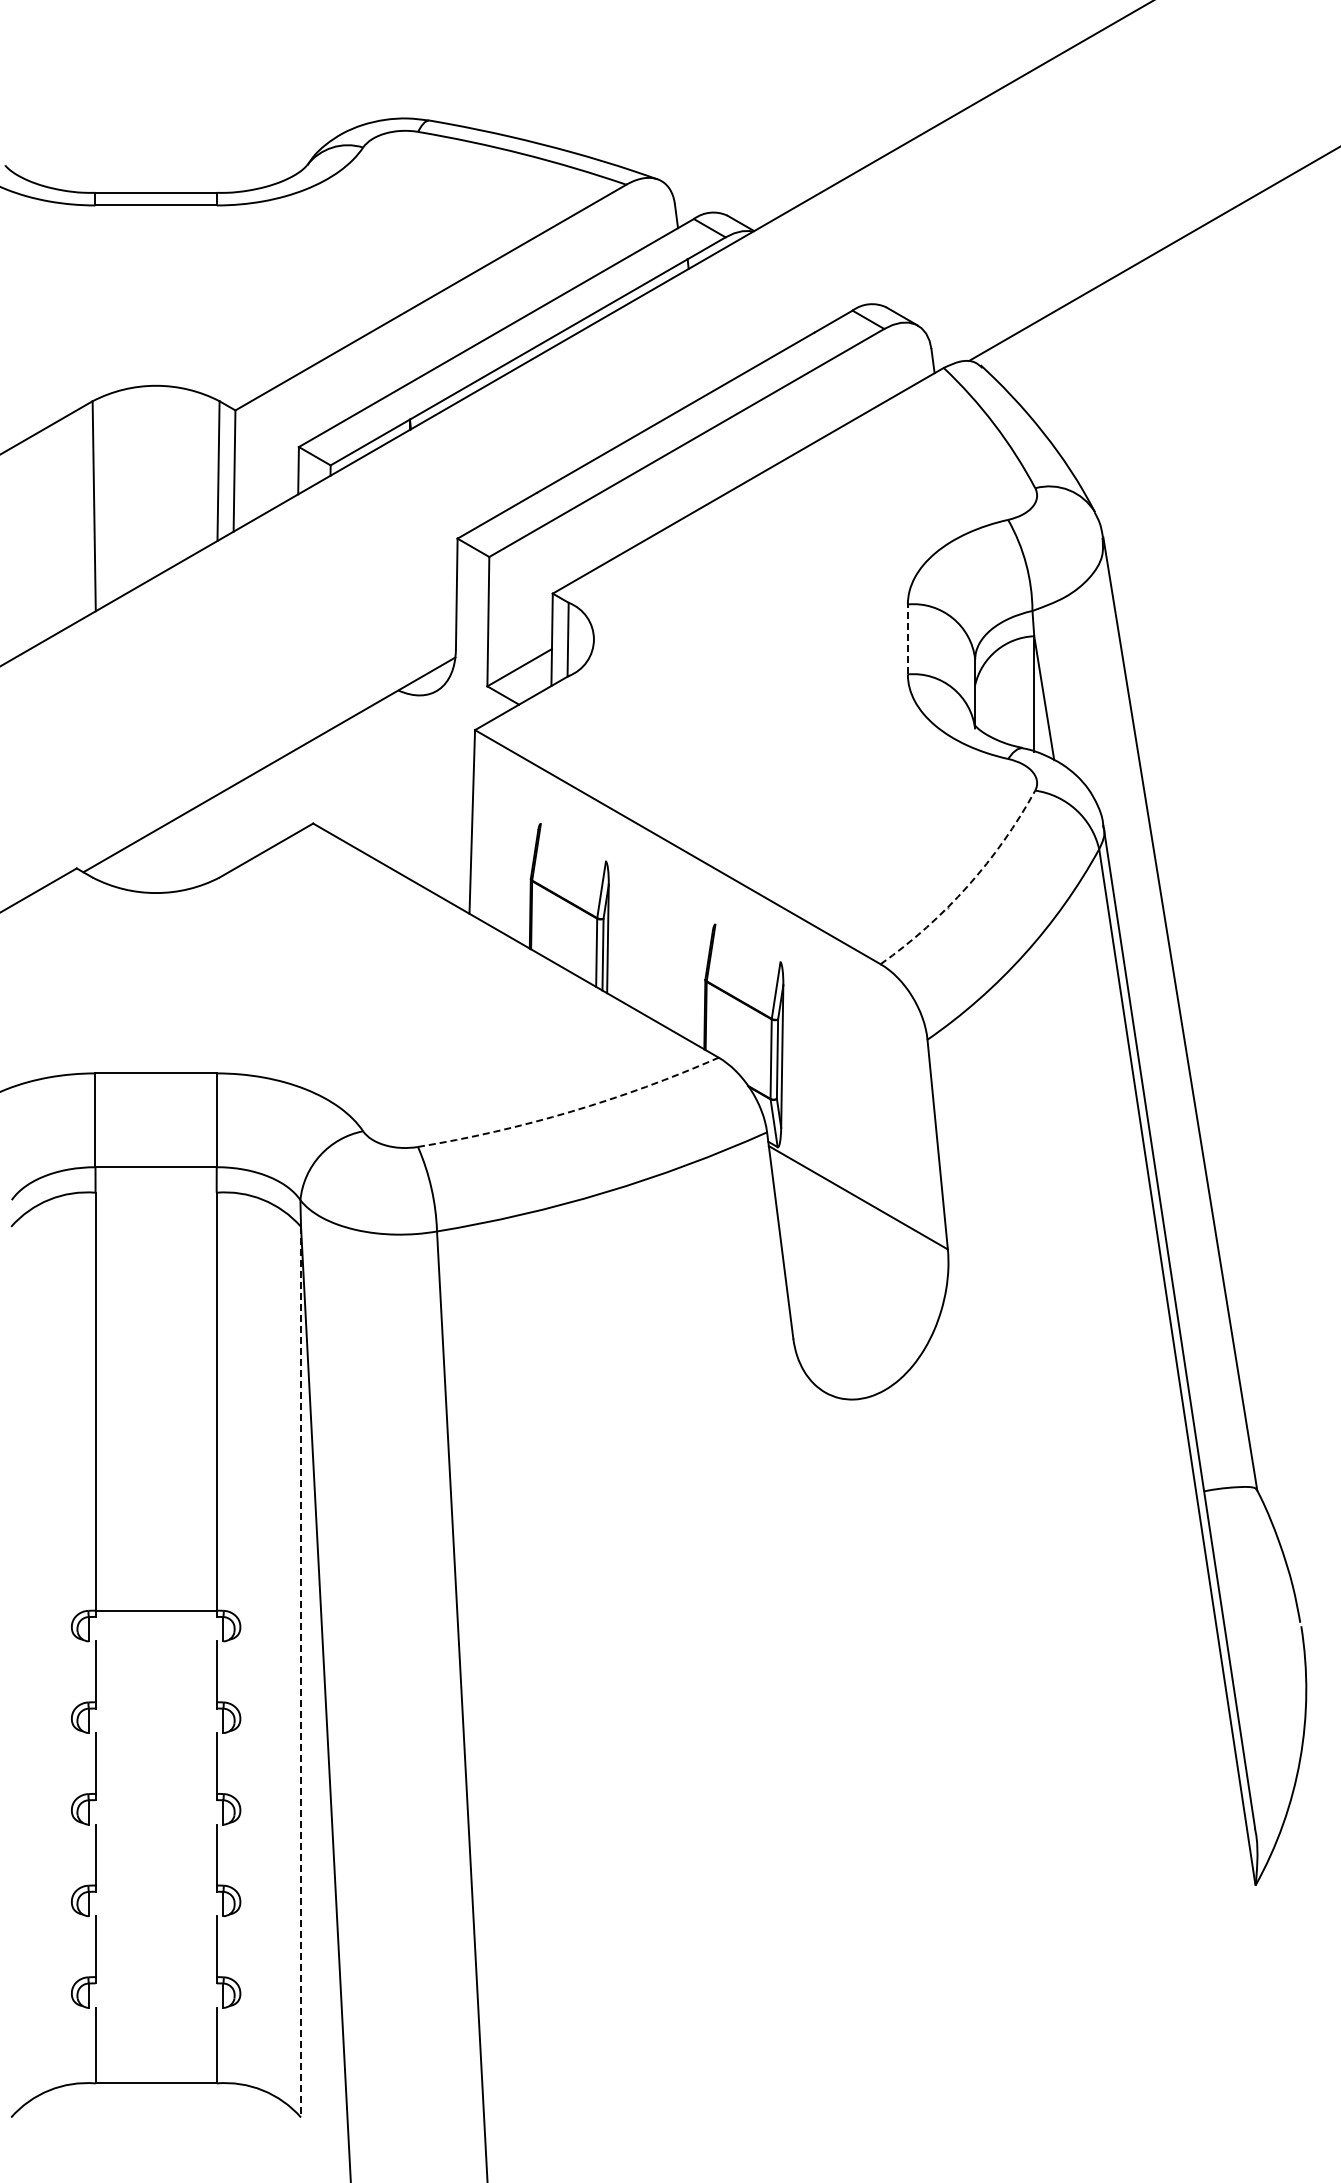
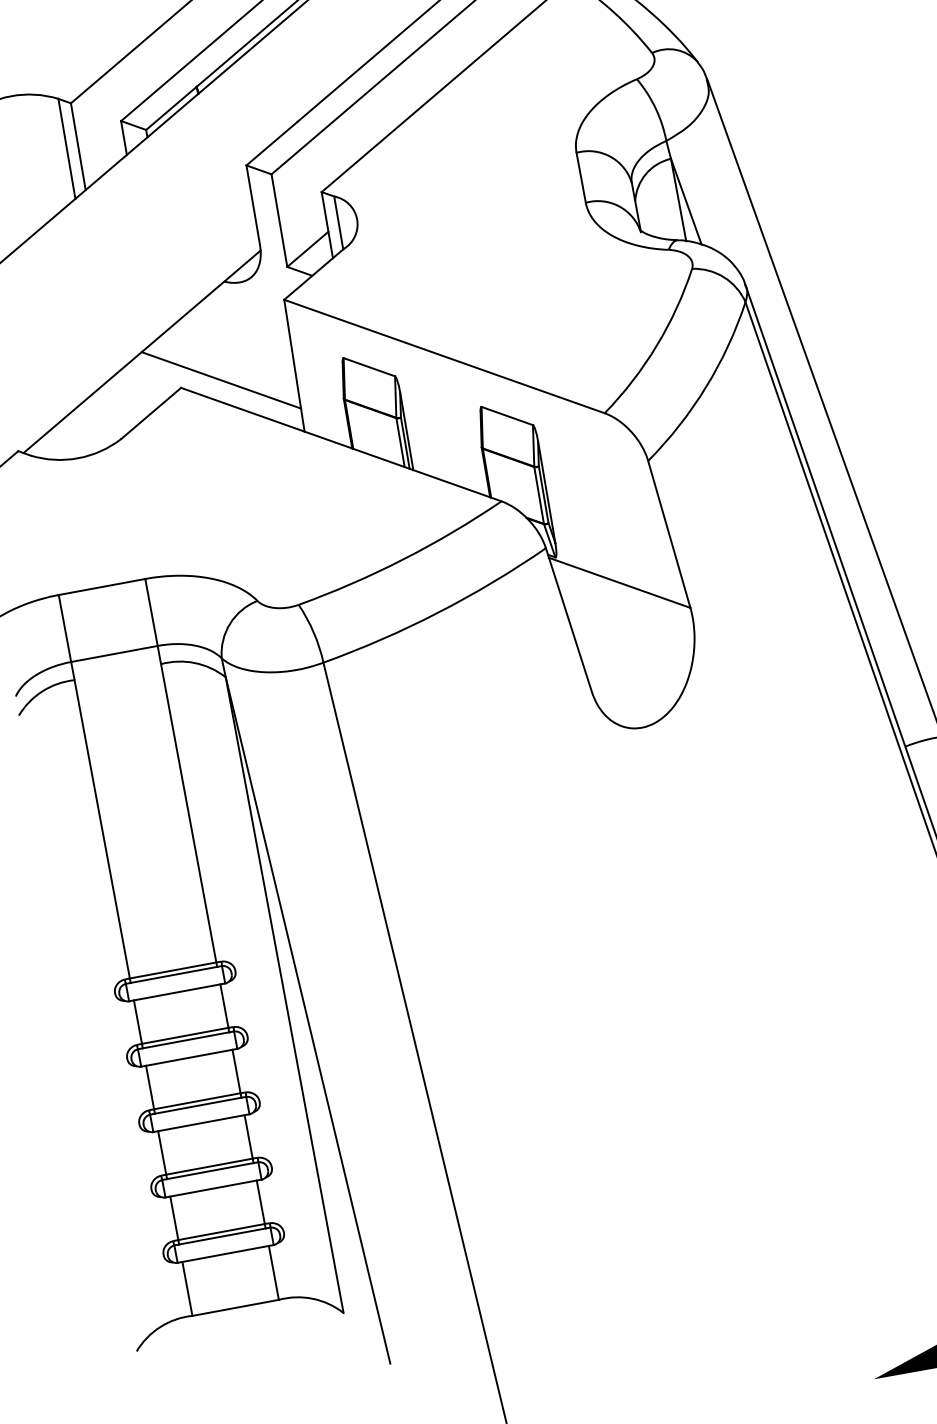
line: (907, 639) -> (580, 177), dashed -> solid
line: (369, 823) -> (221, 380), added
line: (572, 842) -> (368, 367), added
arc: (967, 886) -> (656, 346), dashed -> solid
line: (747, 943) -> (506, 416), added
arc: (571, 1111) -> (403, 559), dashed -> solid
line: (155, 1616) -> (173, 974), added
line: (155, 1641) -> (176, 992), added
line: (301, 1672) -> (285, 995), dashed -> solid
line: (155, 1702) -> (184, 1036), added
line: (155, 1708) -> (185, 1040), added
line: (155, 1733) -> (188, 1058), added
line: (155, 1793) -> (196, 1101), added
line: (155, 1800) -> (197, 1106), added
line: (155, 1824) -> (200, 1123), added
line: (155, 1885) -> (209, 1166), added
line: (155, 1891) -> (209, 1171), added
line: (155, 1916) -> (213, 1188), added
line: (155, 1977) -> (221, 1232), added
line: (155, 1983) -> (221, 1236), added
line: (155, 2007) -> (225, 1253), added

